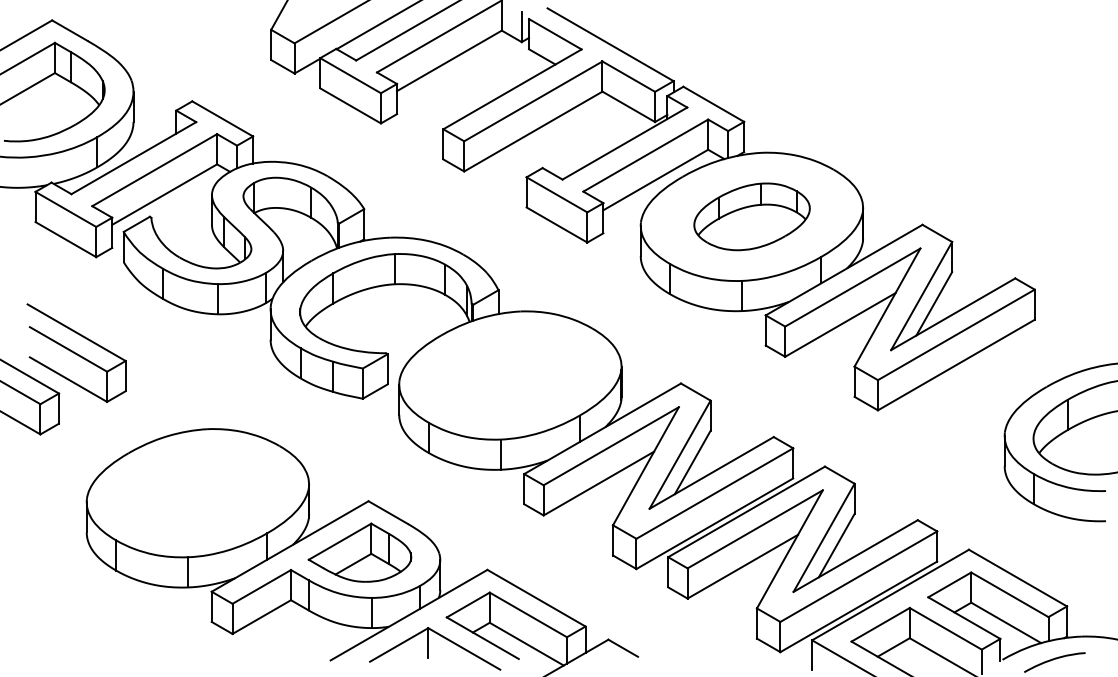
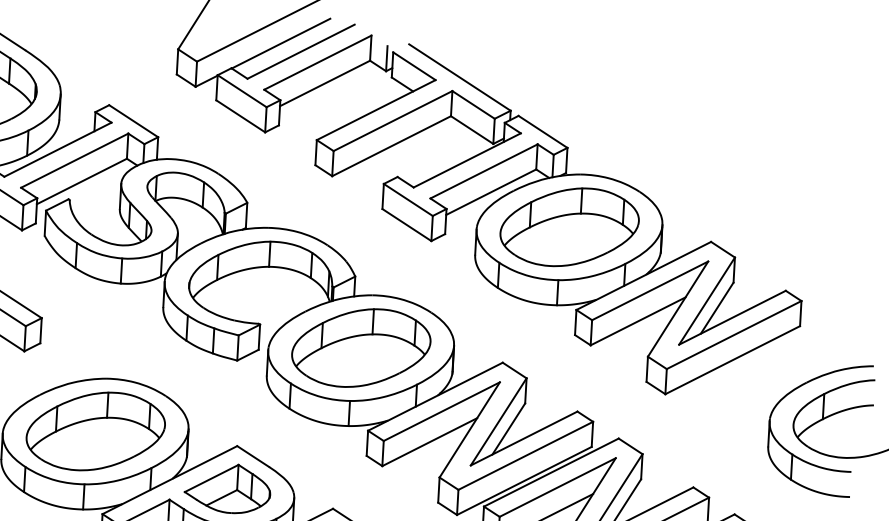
part: (751, 216) -> (569, 227), size x1.43
part: (510, 375) -> (361, 348), added
part: (197, 492) -> (95, 430), added

